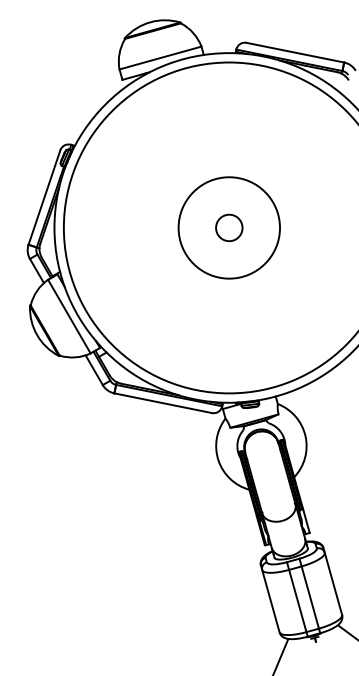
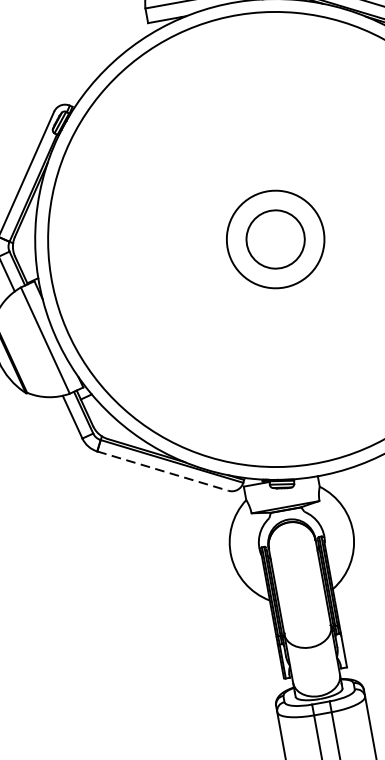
circle: (229, 227) -> (275, 238), size x0.7
circle: (229, 227) -> (275, 238), size x1.6
line: (163, 403) -> (163, 471), solid -> dashed

